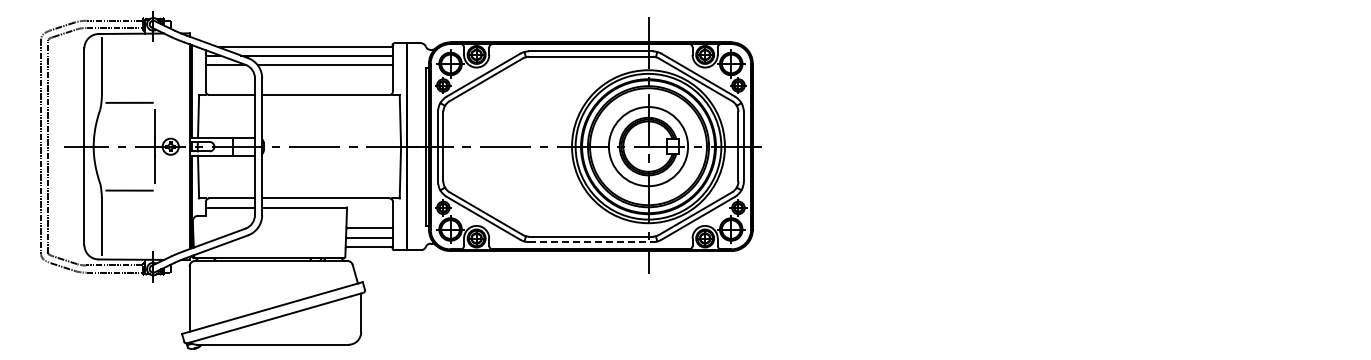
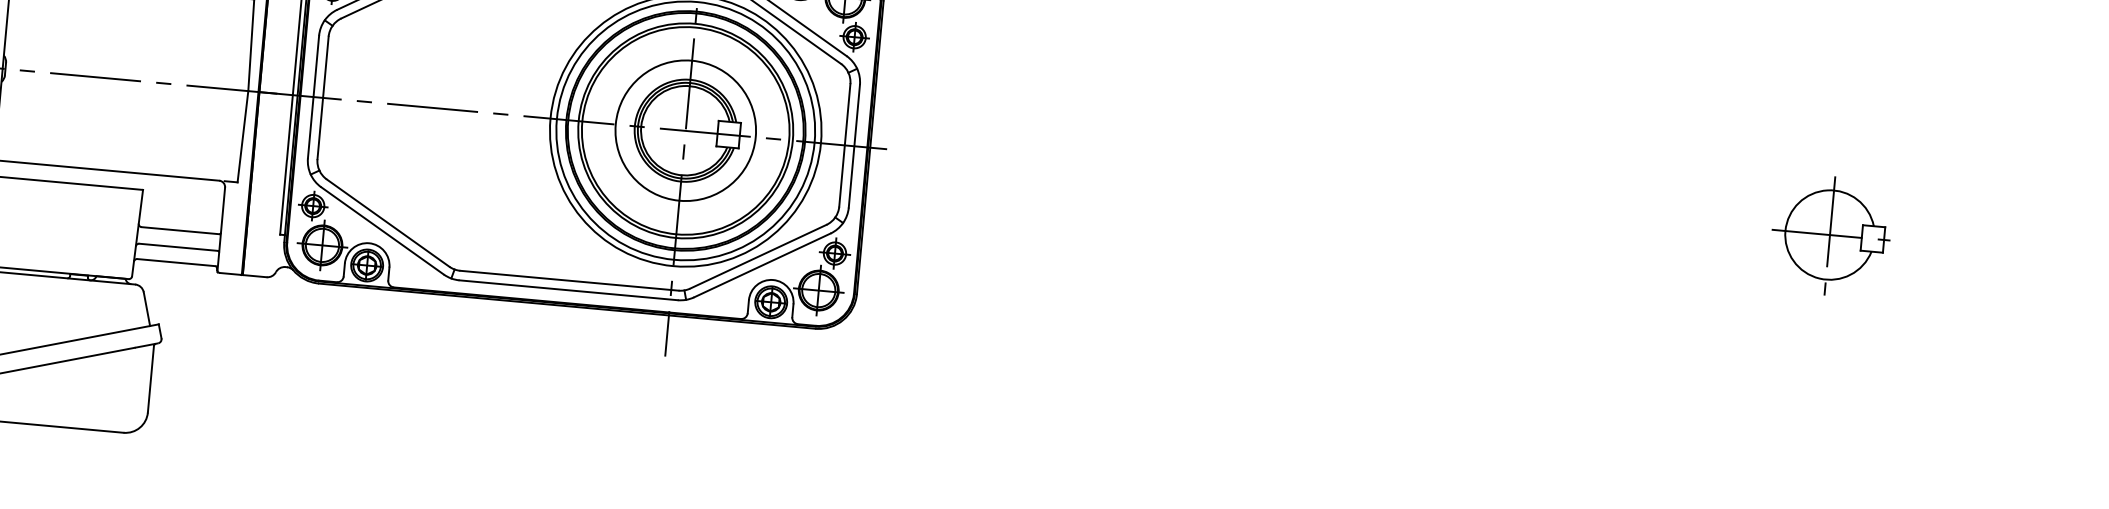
part: (1296, 147) -> (1831, 236), added
line: (590, 242) -> (567, 290), dashed -> solid

